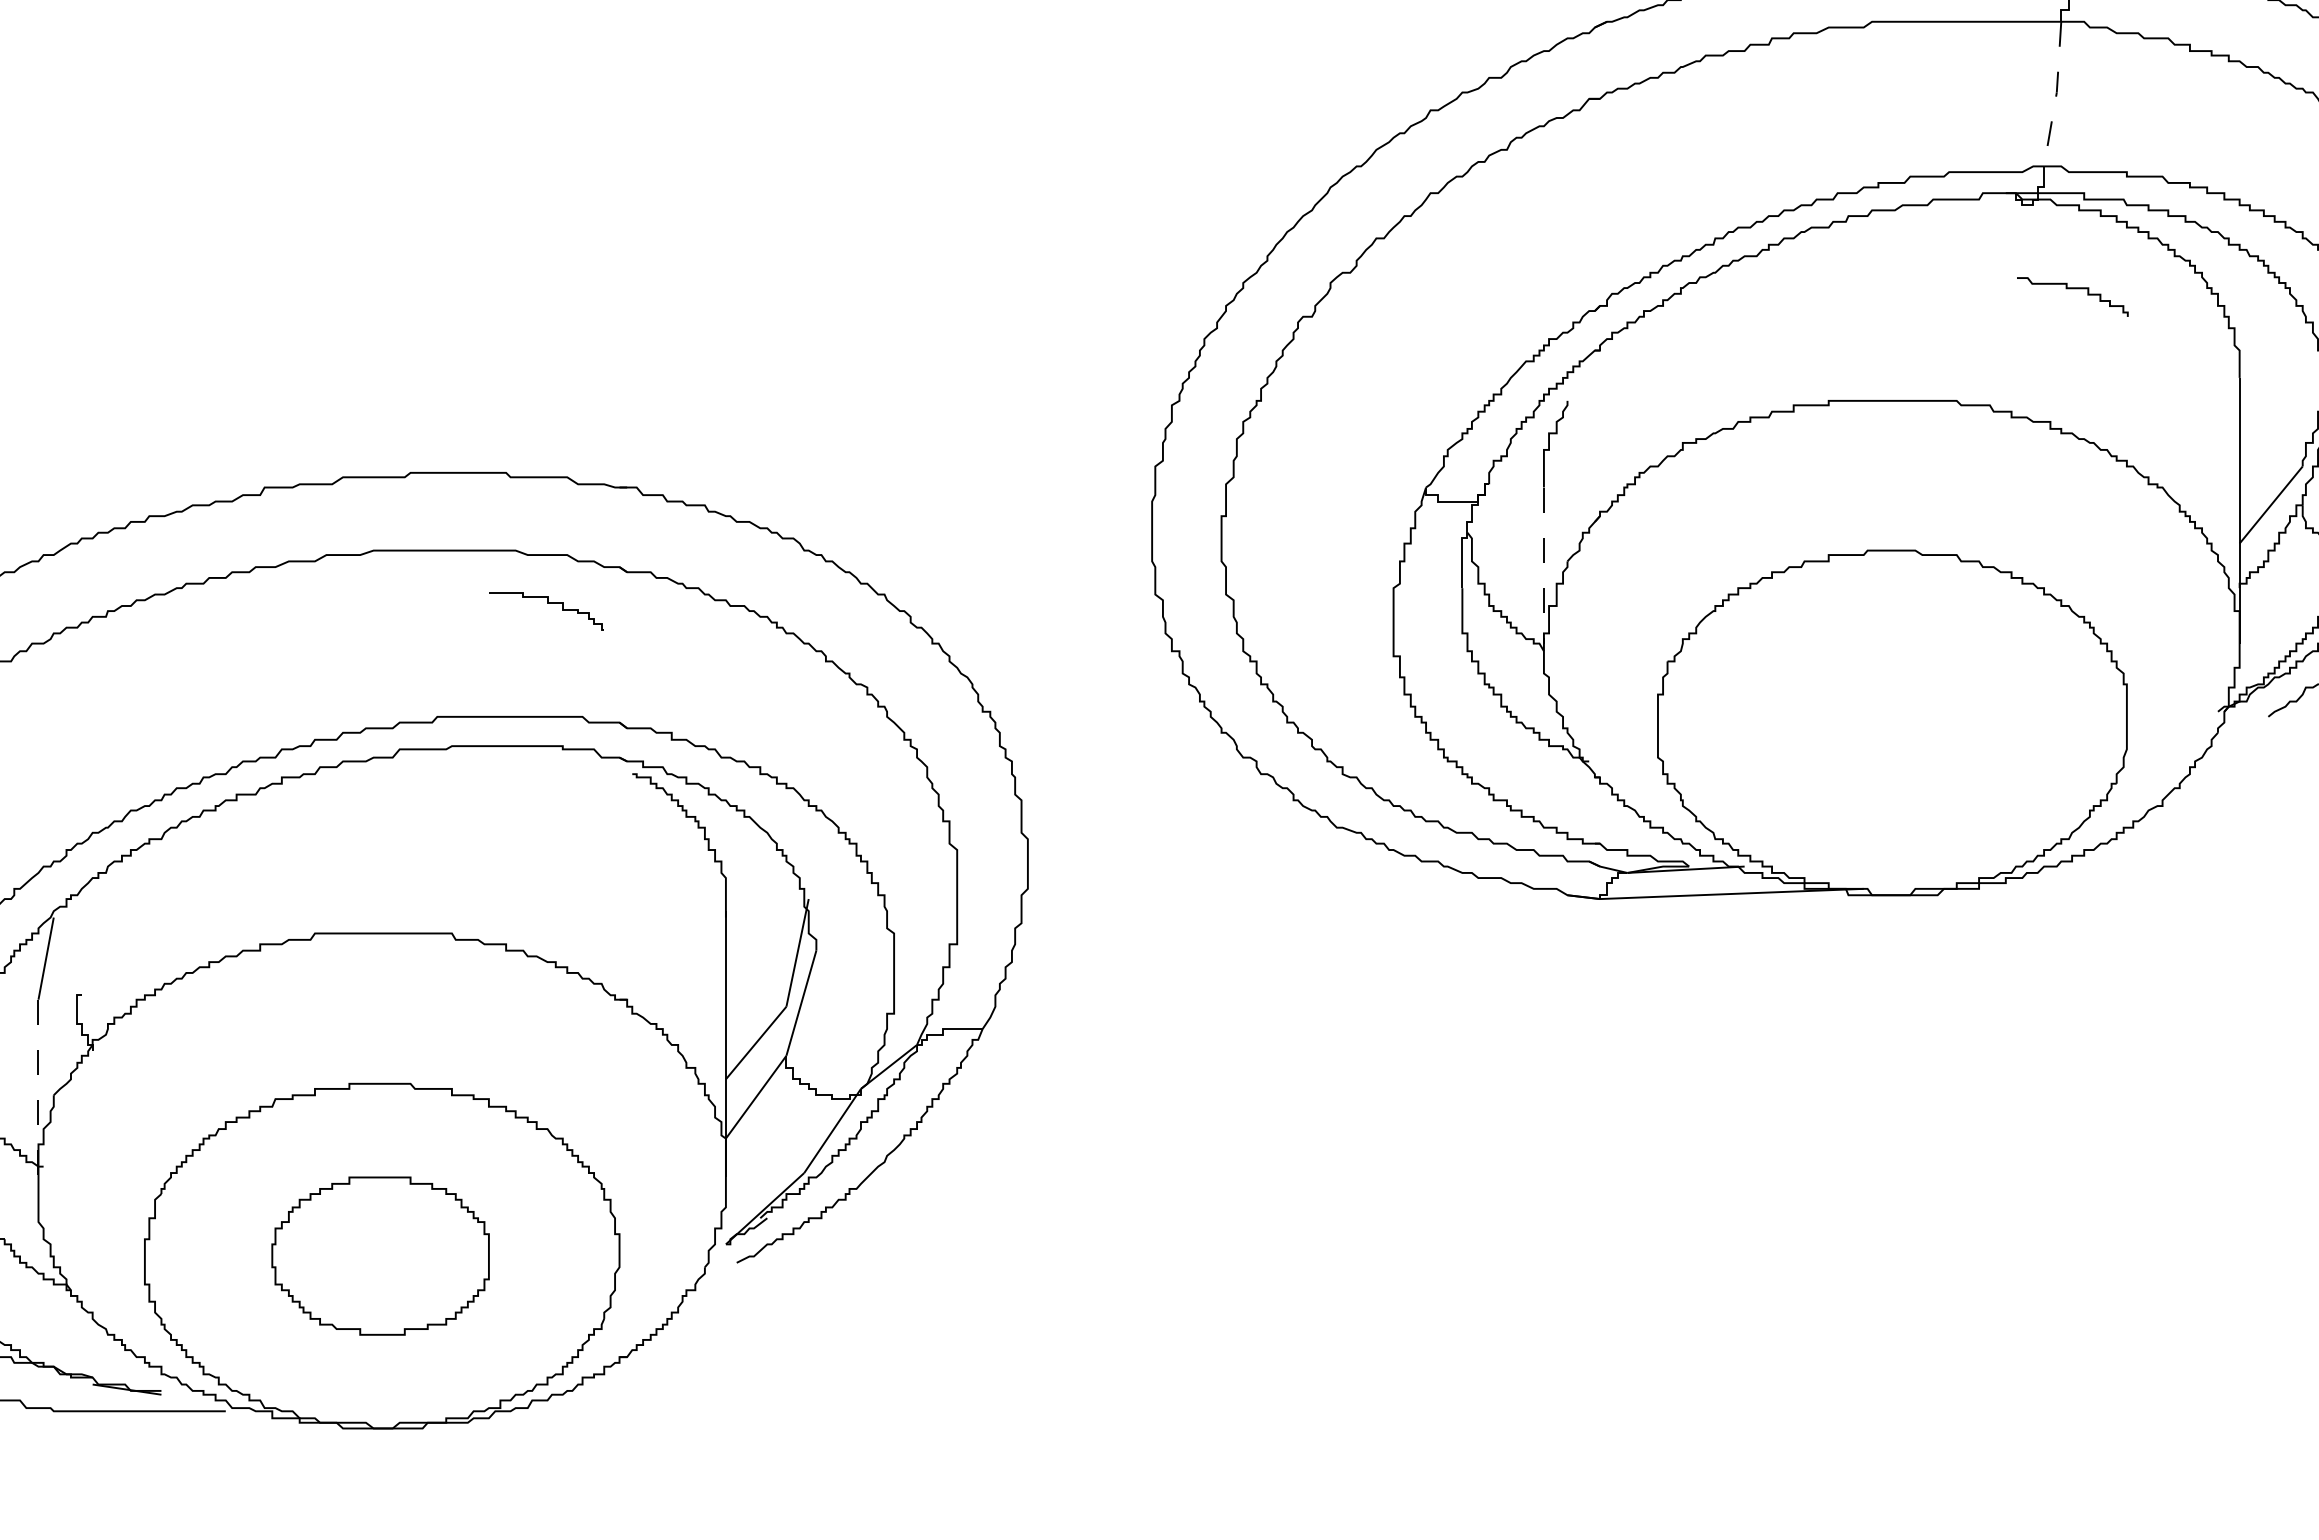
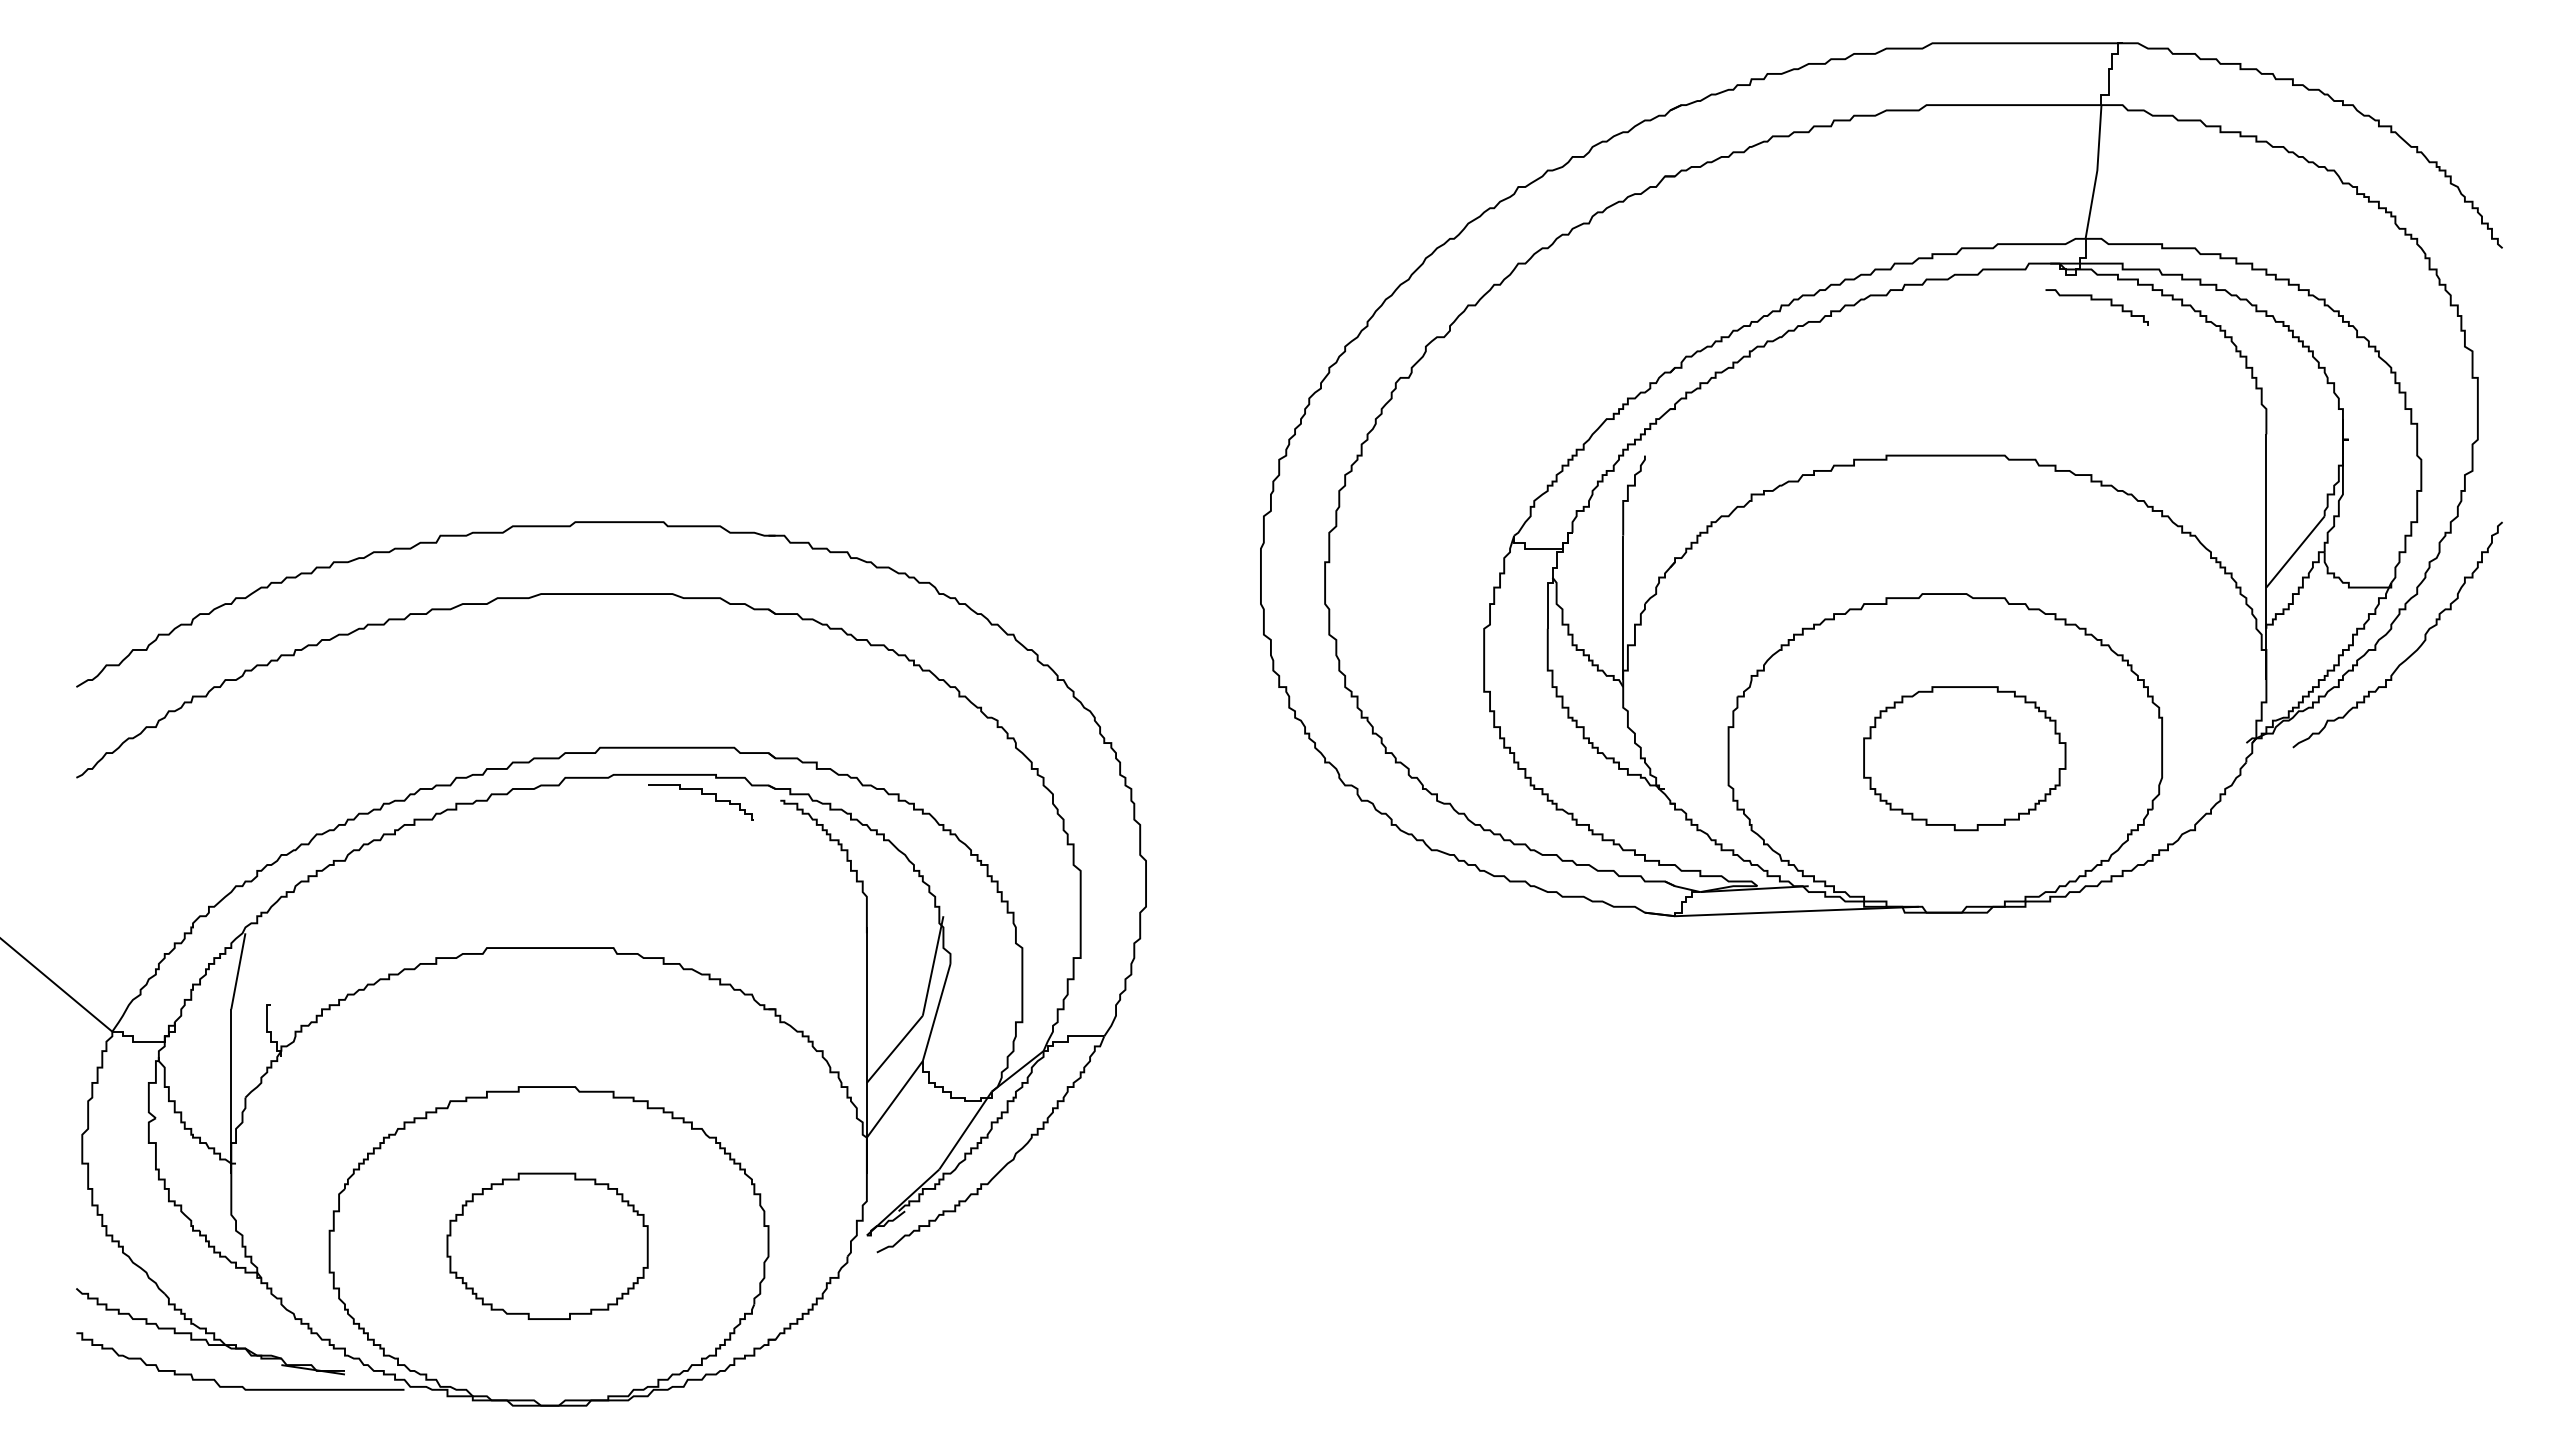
line: (2056, 94) -> (2097, 172), dashed -> solid
curve: (2072, 289) -> (2096, 300), moved
line: (1544, 566) -> (1623, 608), dashed -> solid
curve: (547, 603) -> (701, 794), moved
part: (1913, 728) -> (1964, 758), added
line: (38, 1088) -> (231, 1091), dashed -> solid

